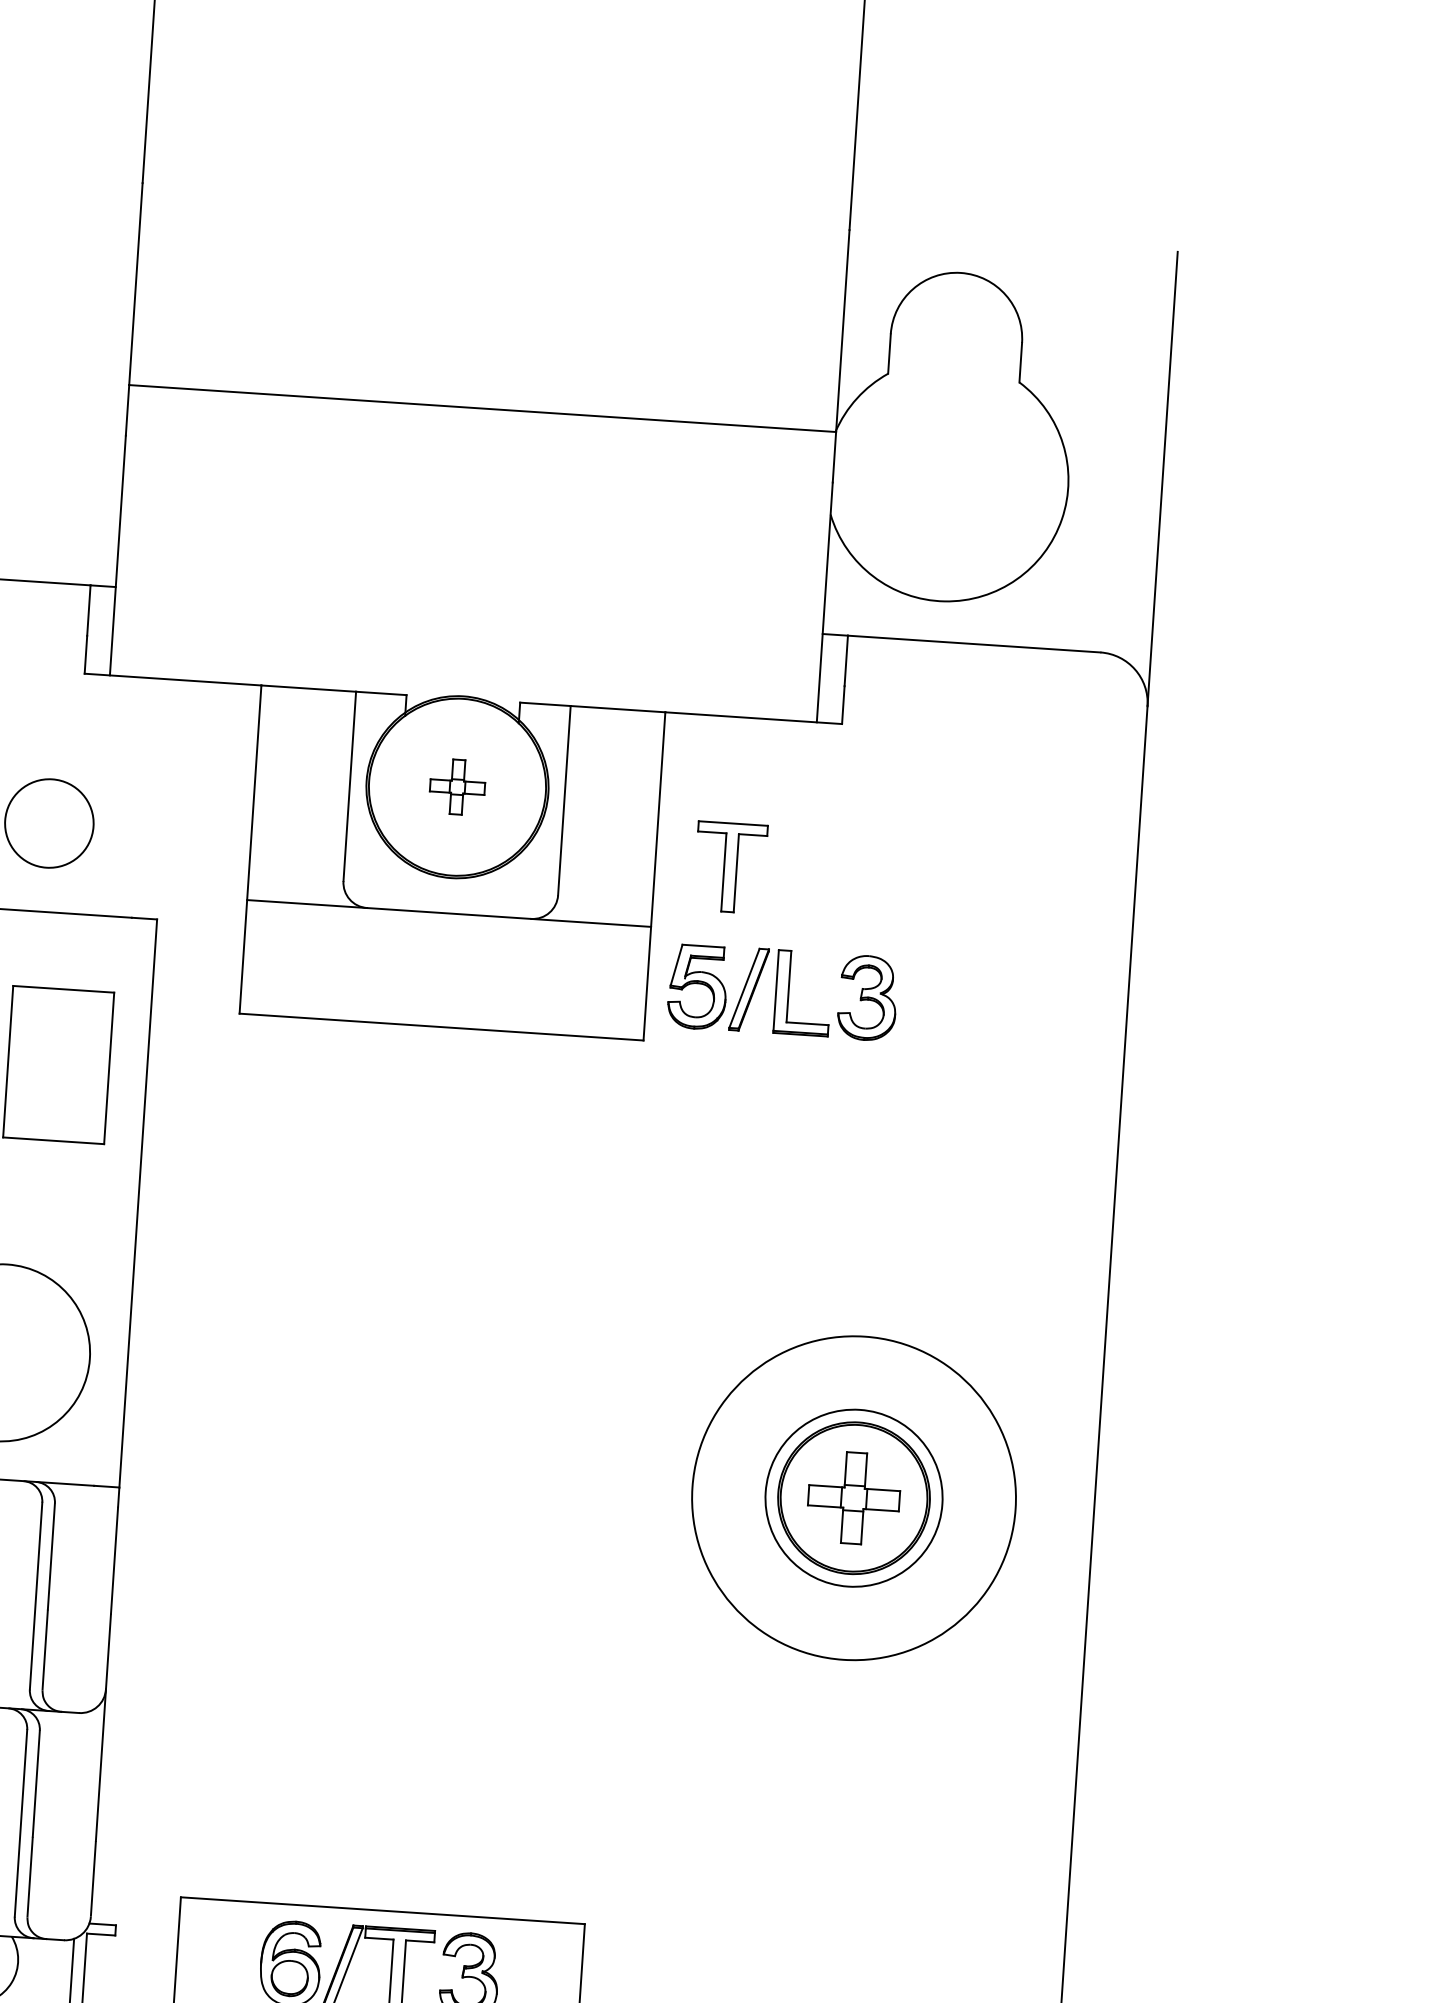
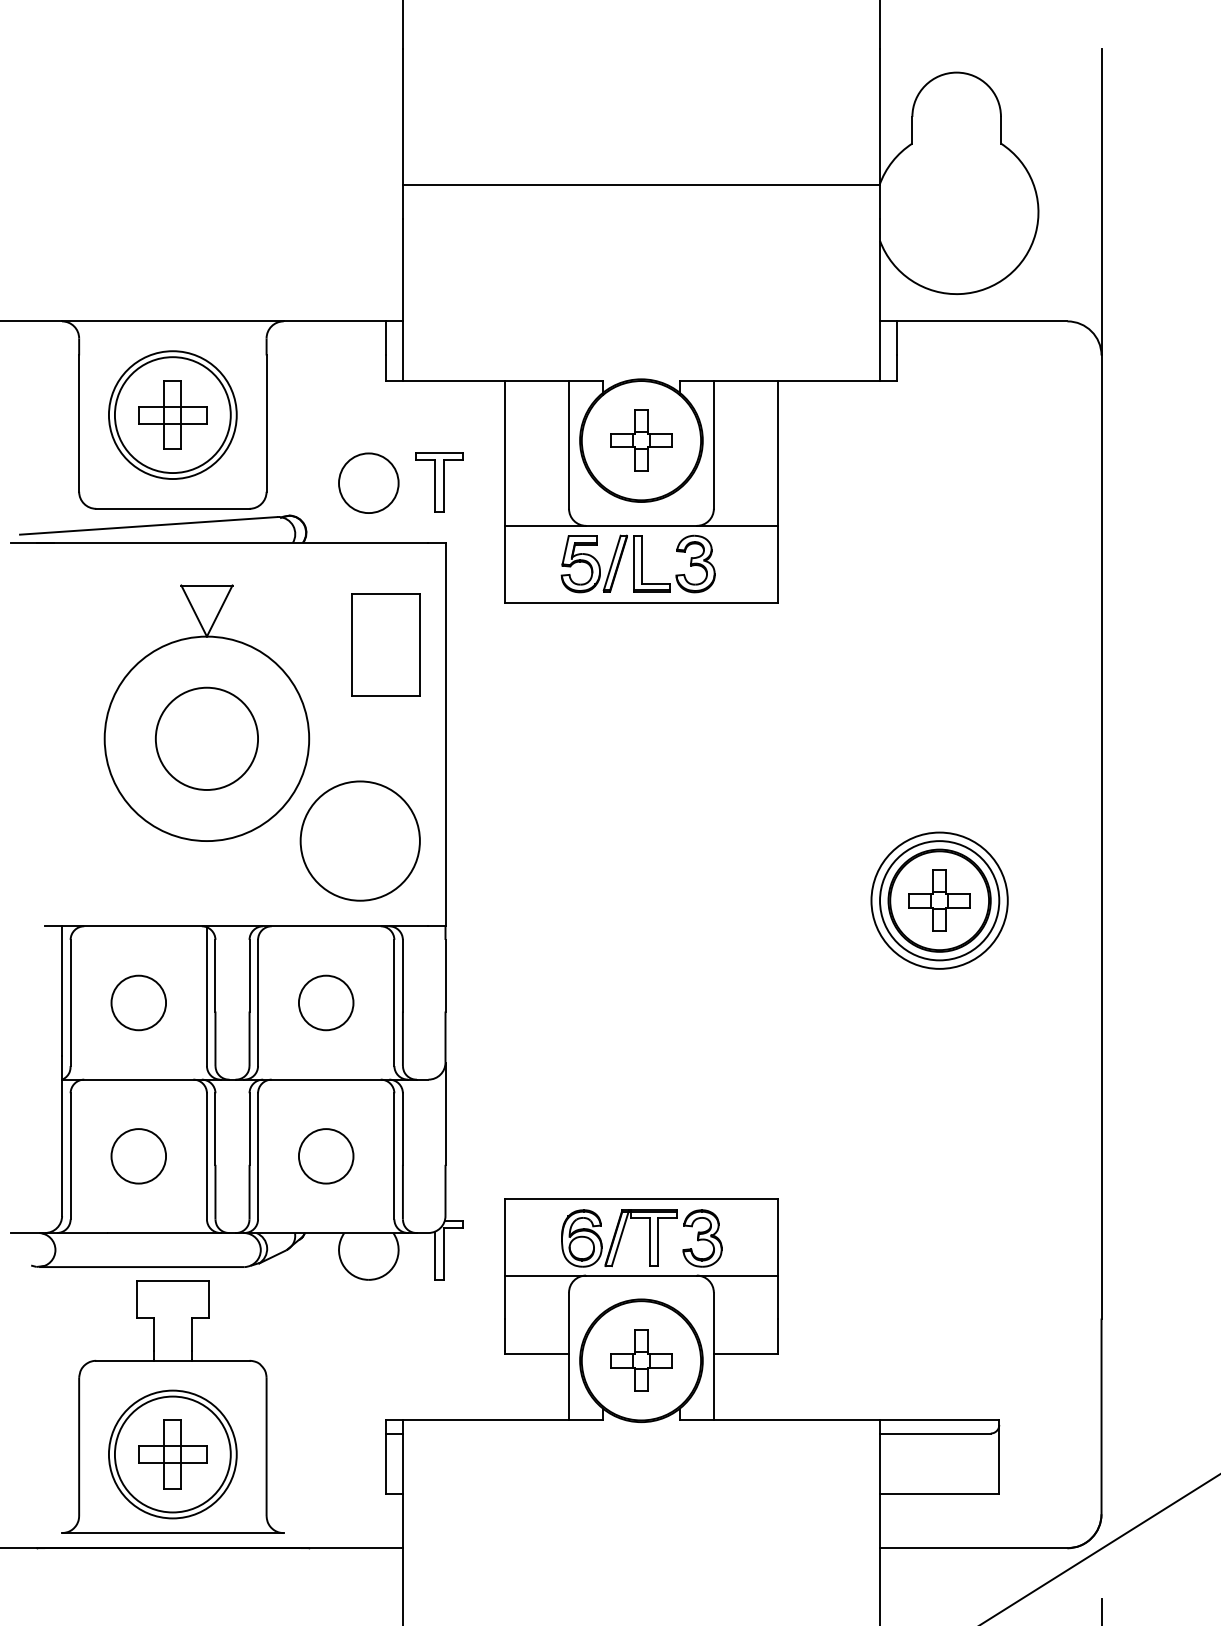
part: (457, 786) -> (641, 440), size x1.67
part: (730, 867) -> (439, 482), moved
part: (781, 991) -> (637, 563), moved
circle: (853, 1497) -> (939, 900), size x0.62

